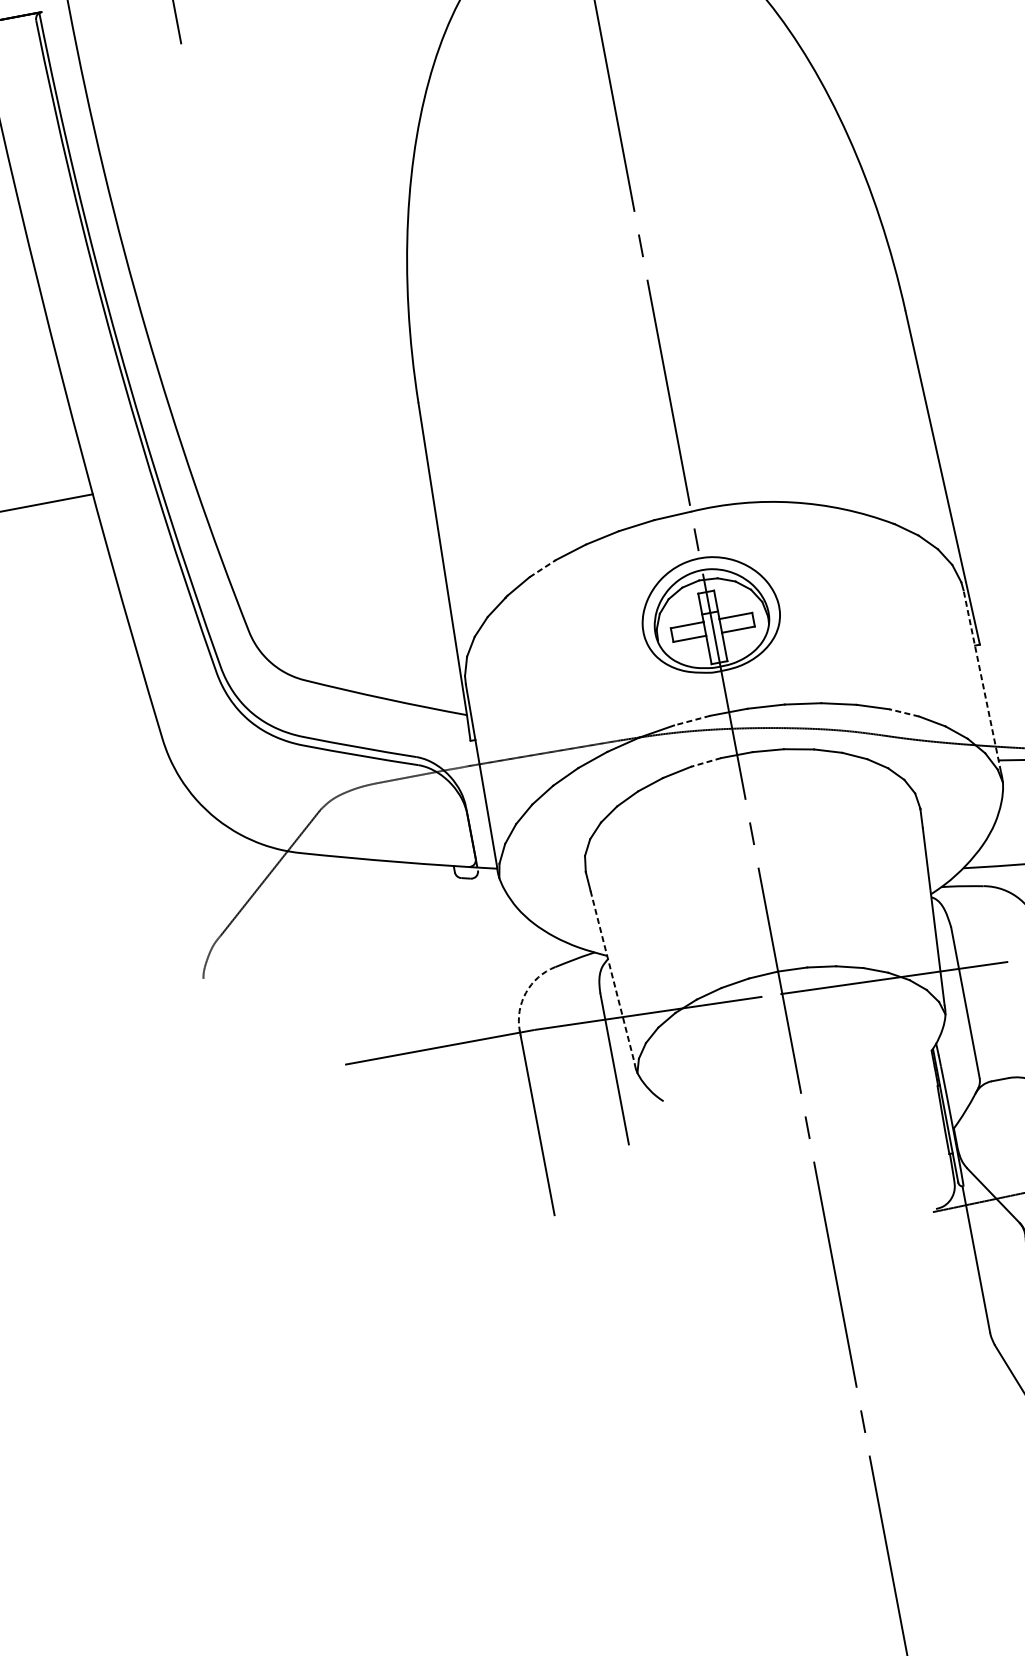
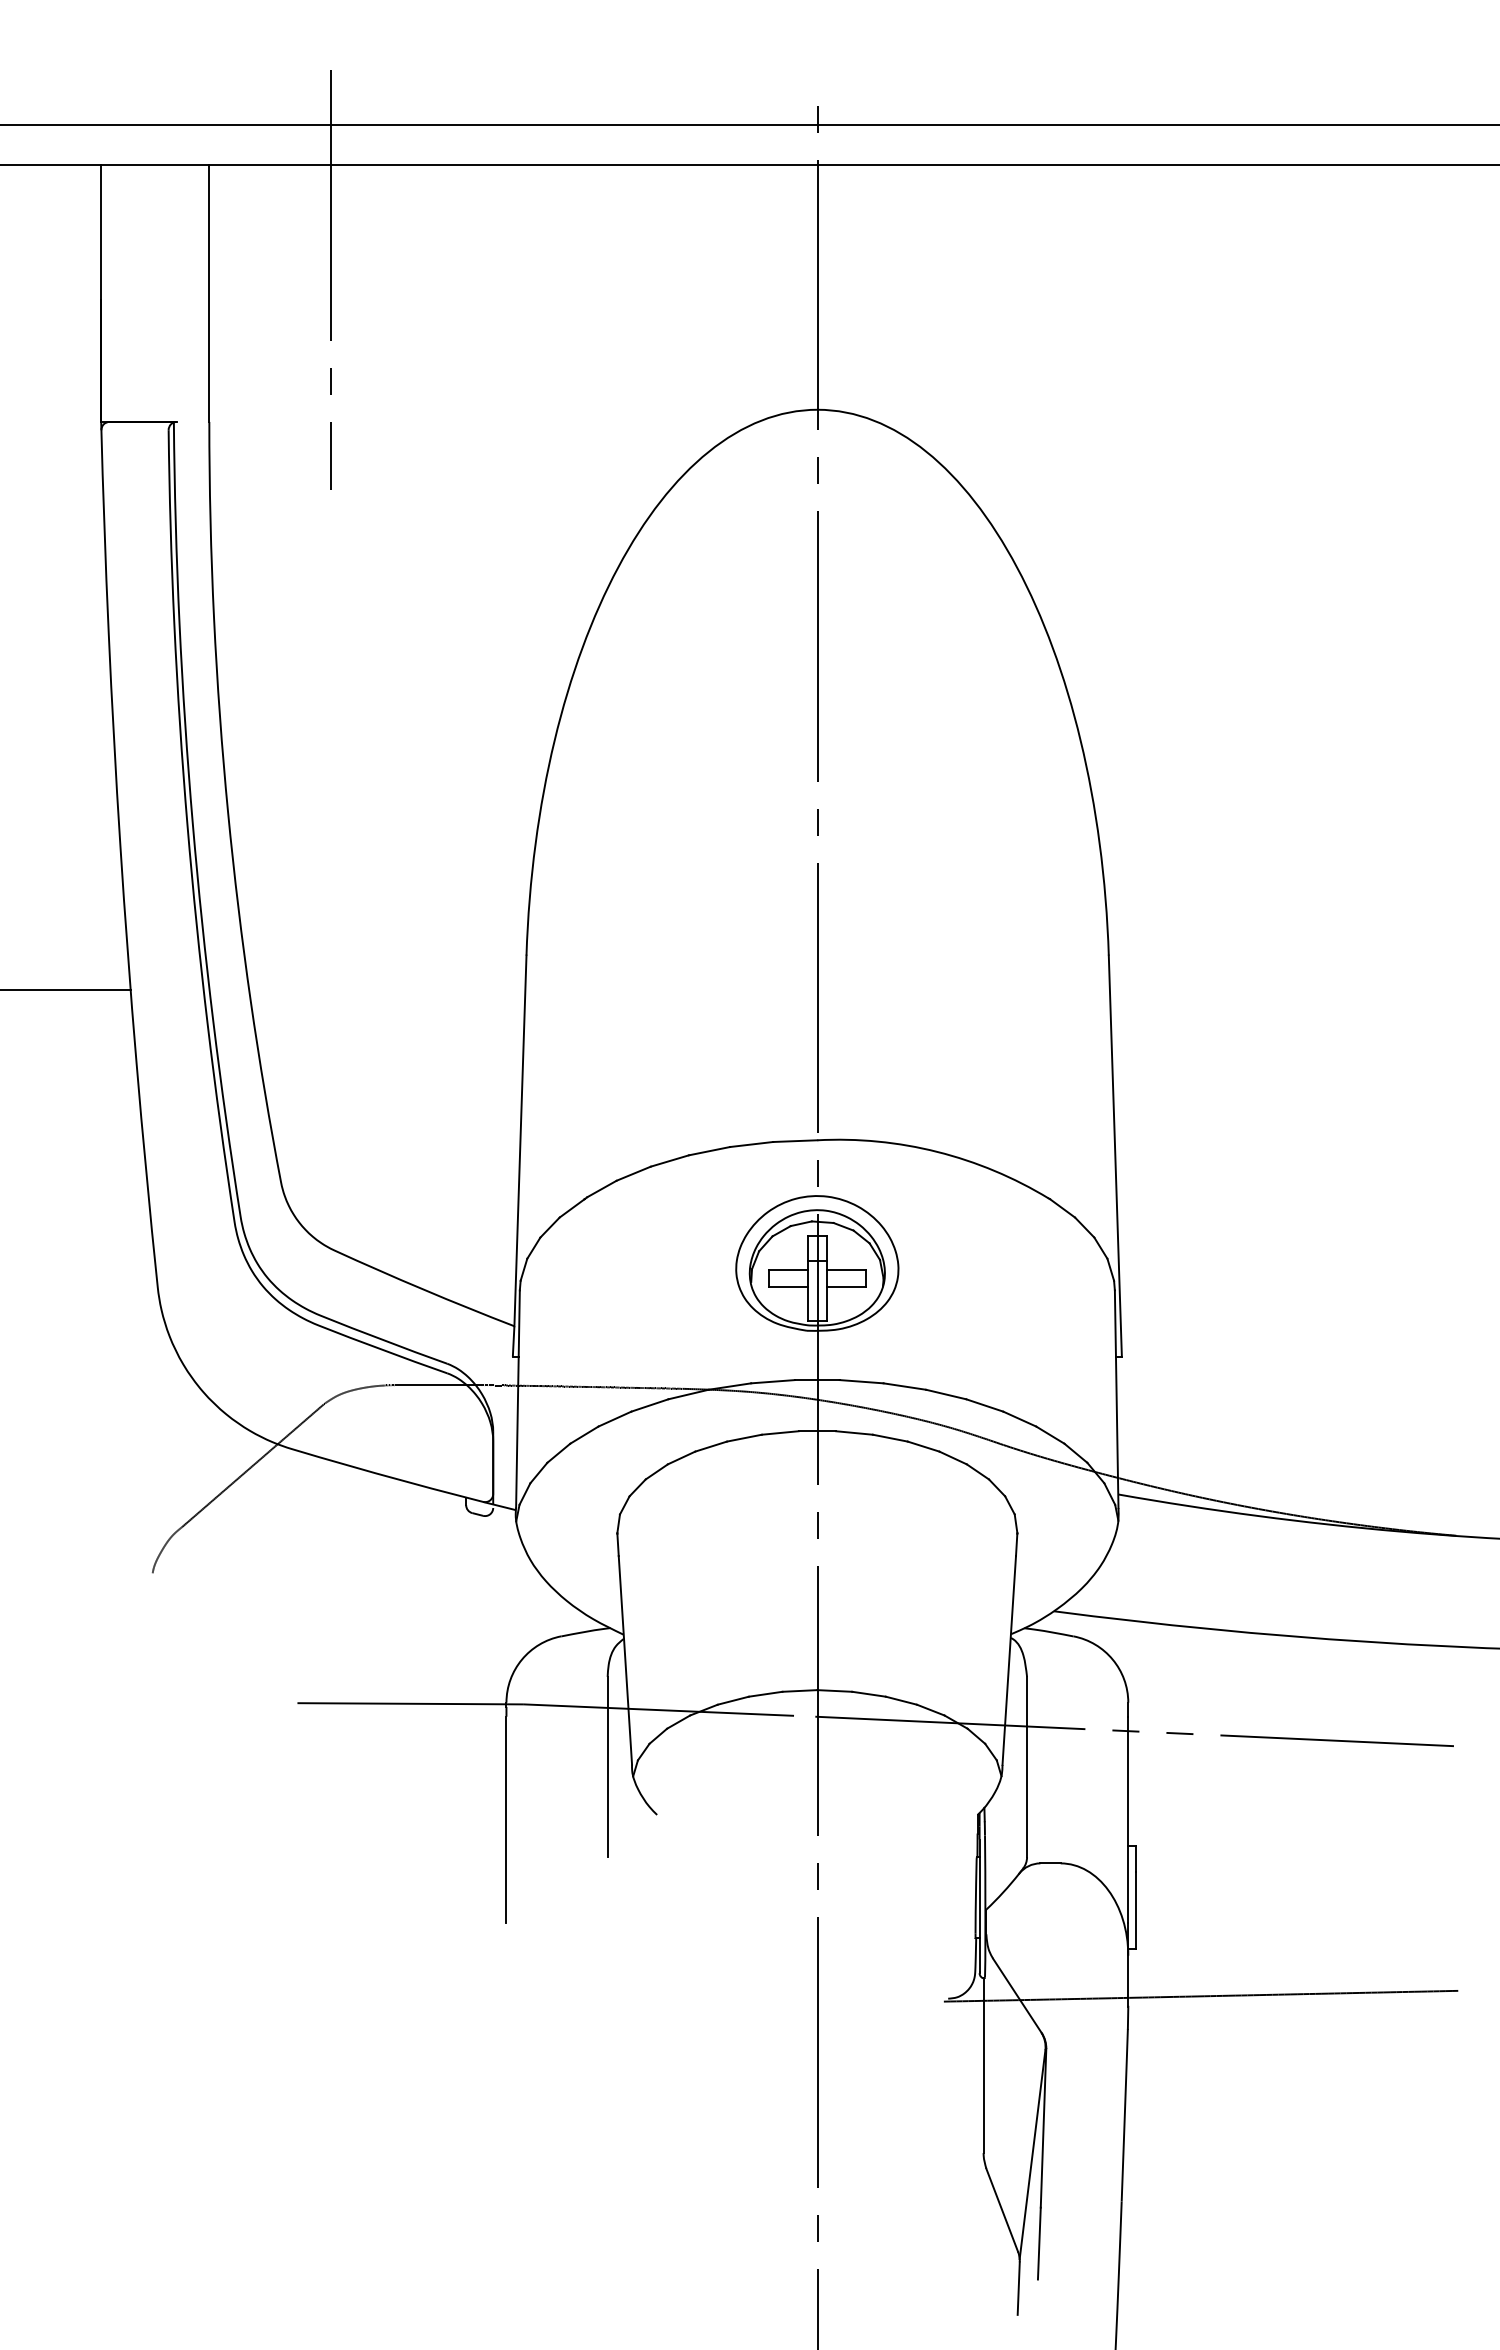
line: (543, 568) -> (634, 1173), dashed -> solid
line: (982, 681) -> (1116, 1399), dashed -> solid
line: (904, 712) -> (1019, 1418), dashed -> solid
line: (691, 720) -> (772, 1381), dashed -> solid
line: (705, 762) -> (779, 1433), dashed -> solid
line: (612, 977) -> (625, 1660), dashed -> solid
arc: (525, 992) -> (521, 1659), dashed -> solid

